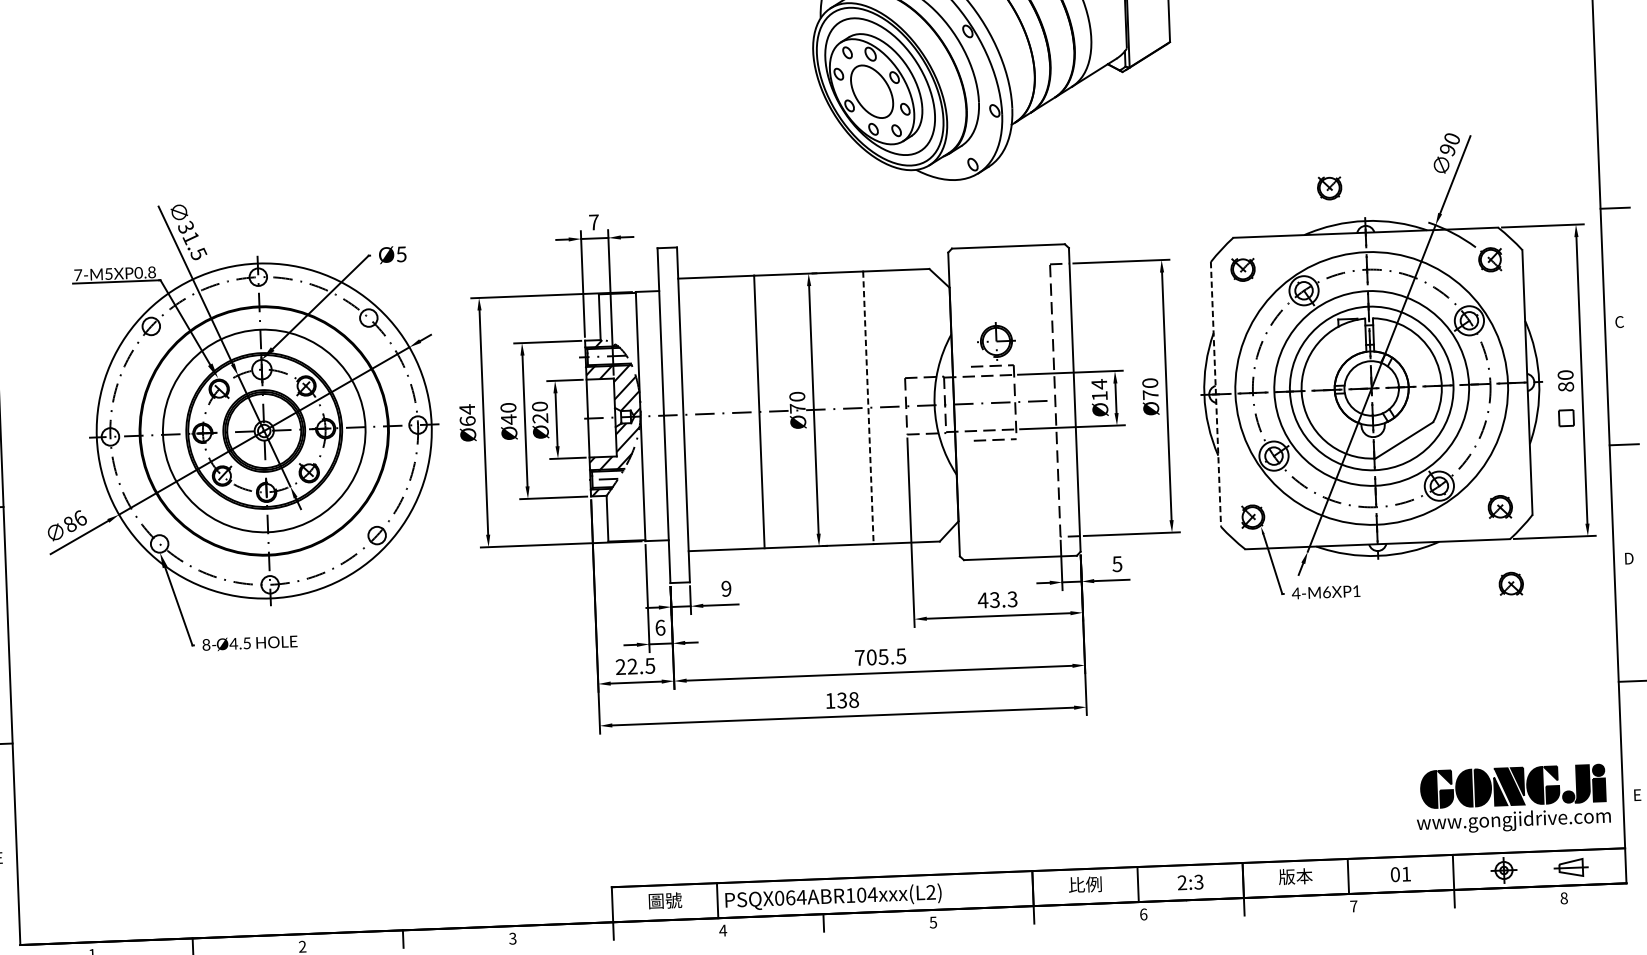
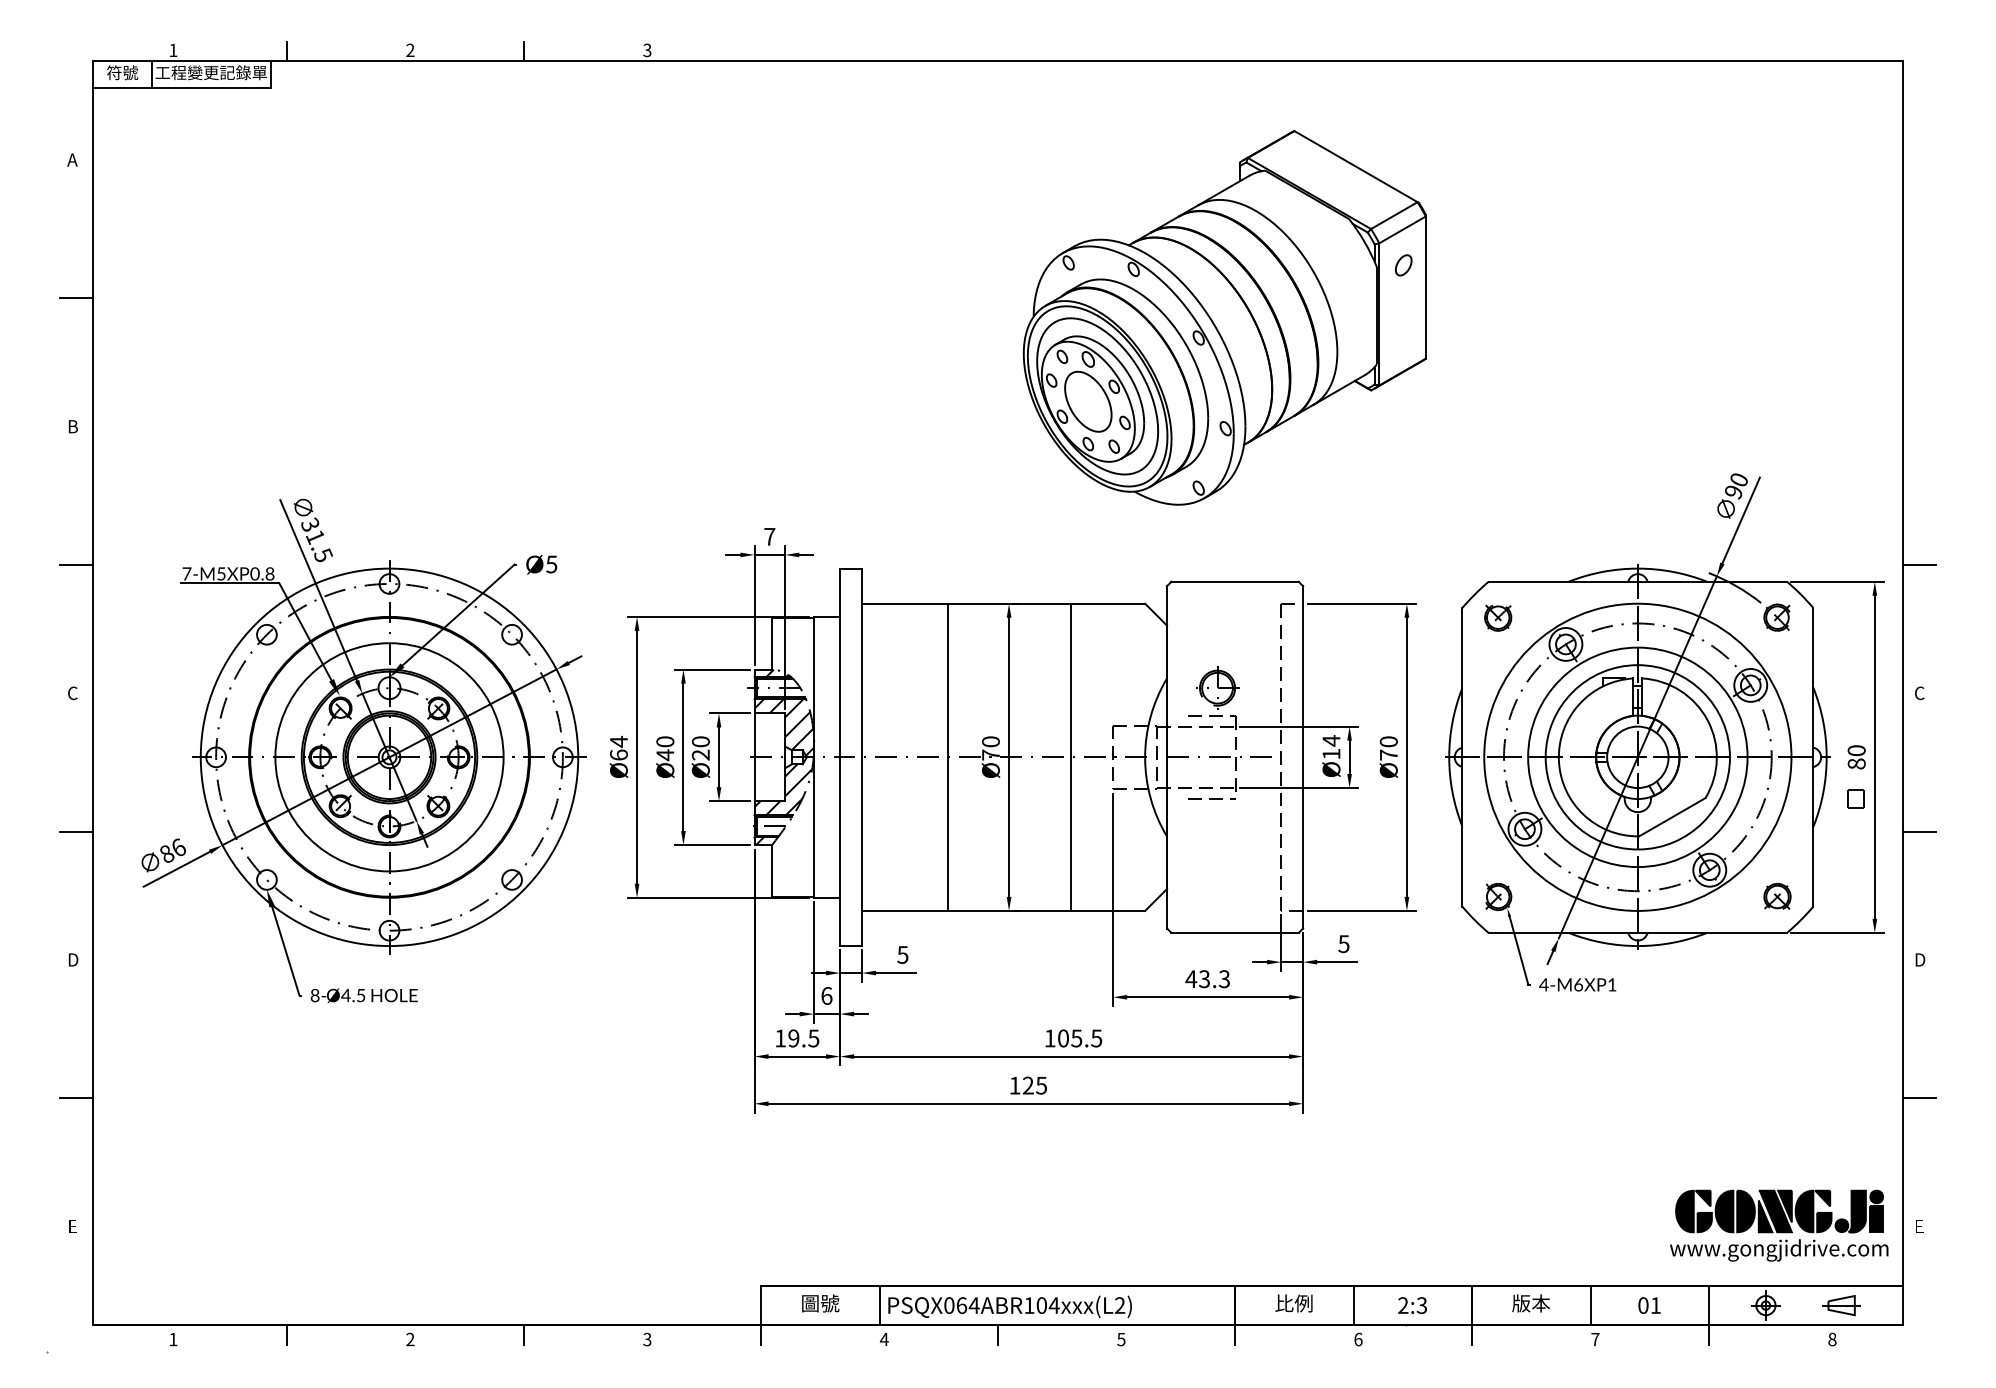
part: (1329, 187) -> (1599, 529), removed
line: (1216, 394) -> (1462, 757), dashed -> solid
line: (868, 407) -> (1070, 757), dashed -> solid
part: (1511, 583) -> (1786, 982), removed
text: (726, 588) -> (902, 954), 9 -> 5
text: (859, 657) -> (1049, 1038), 705.5 -> 105.5
text: (626, 666) -> (787, 1038), 22.5 -> 19.5
text: (847, 700) -> (1034, 1085), 138 -> 125

